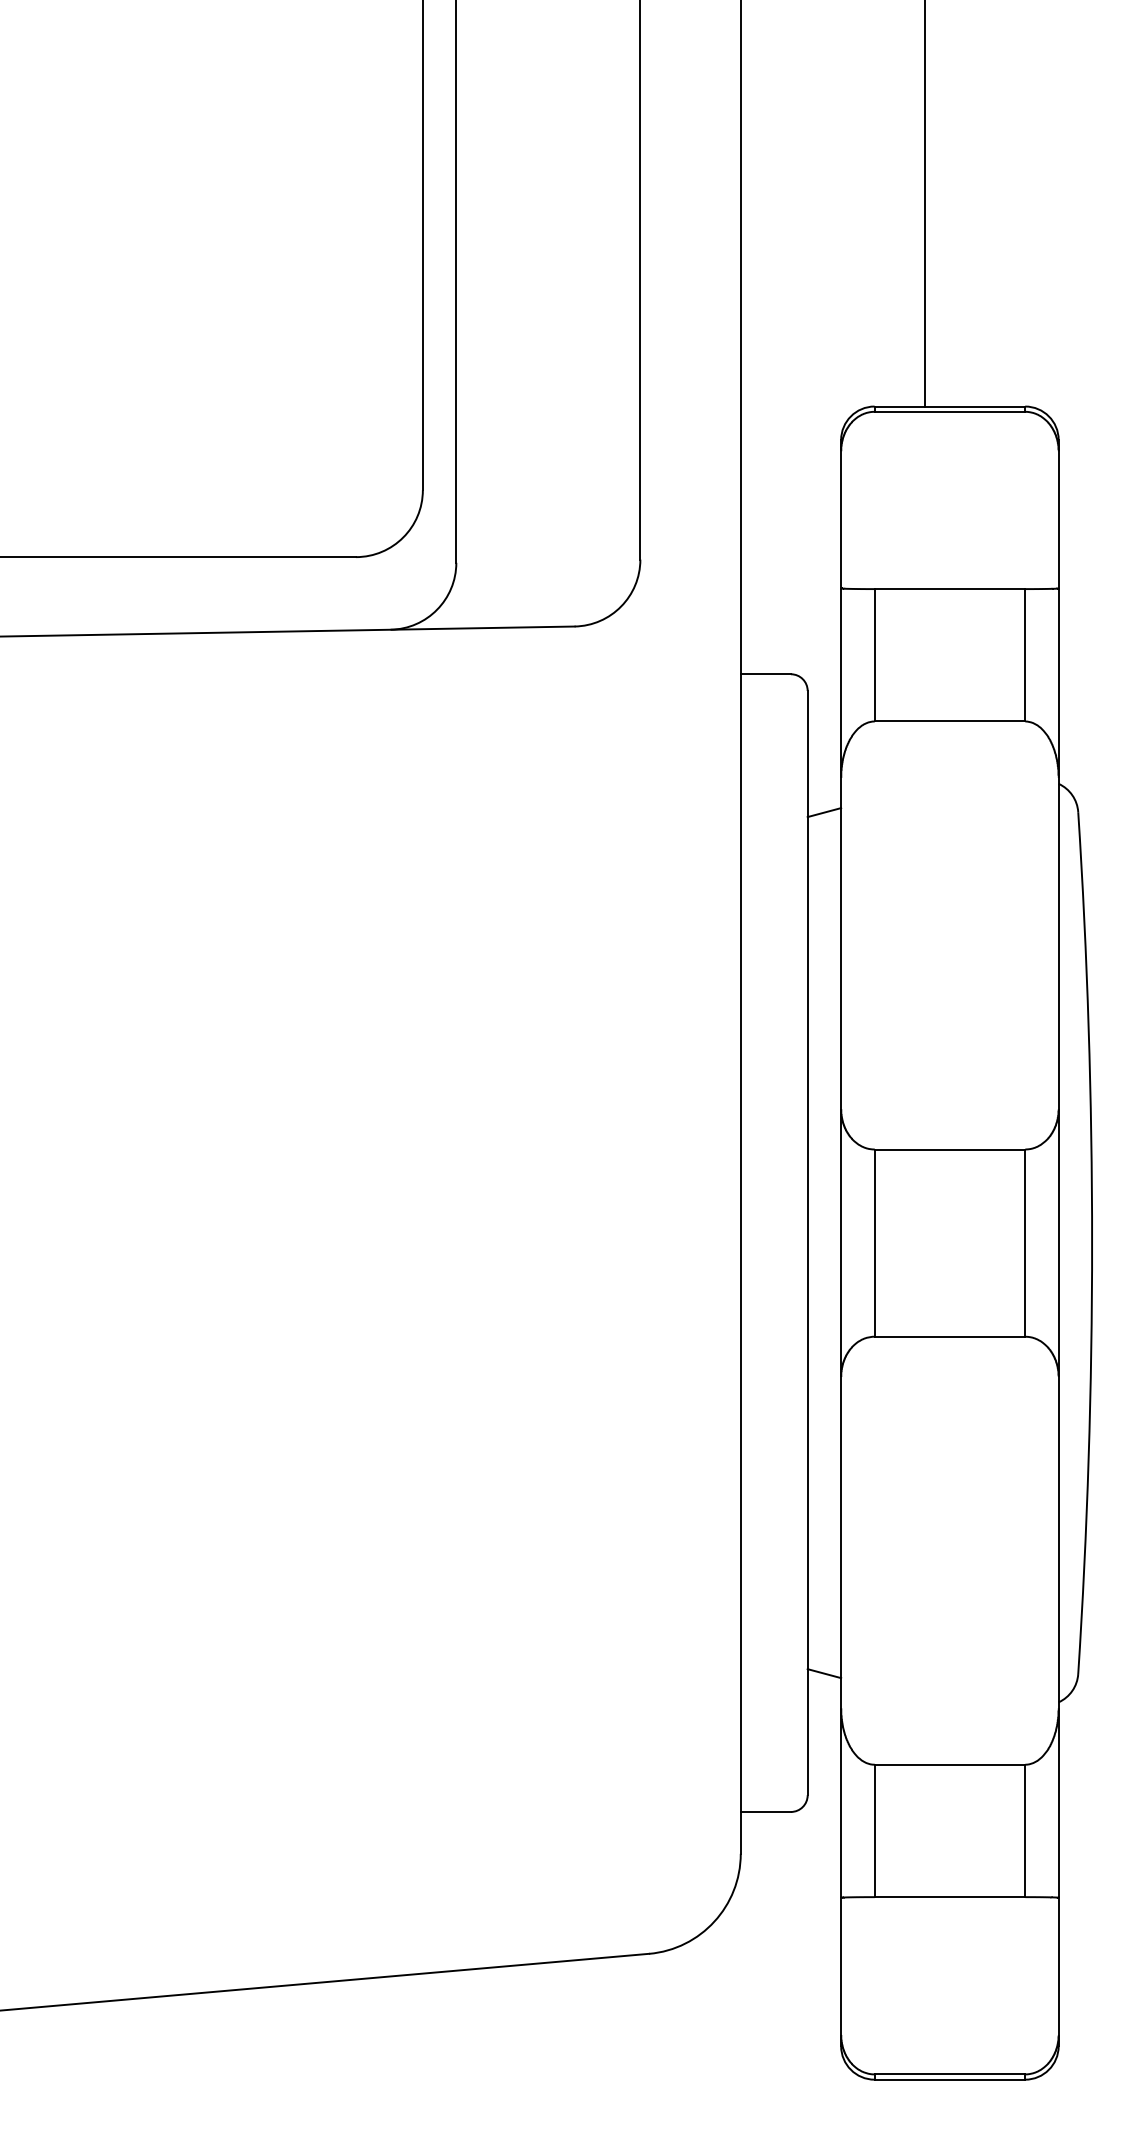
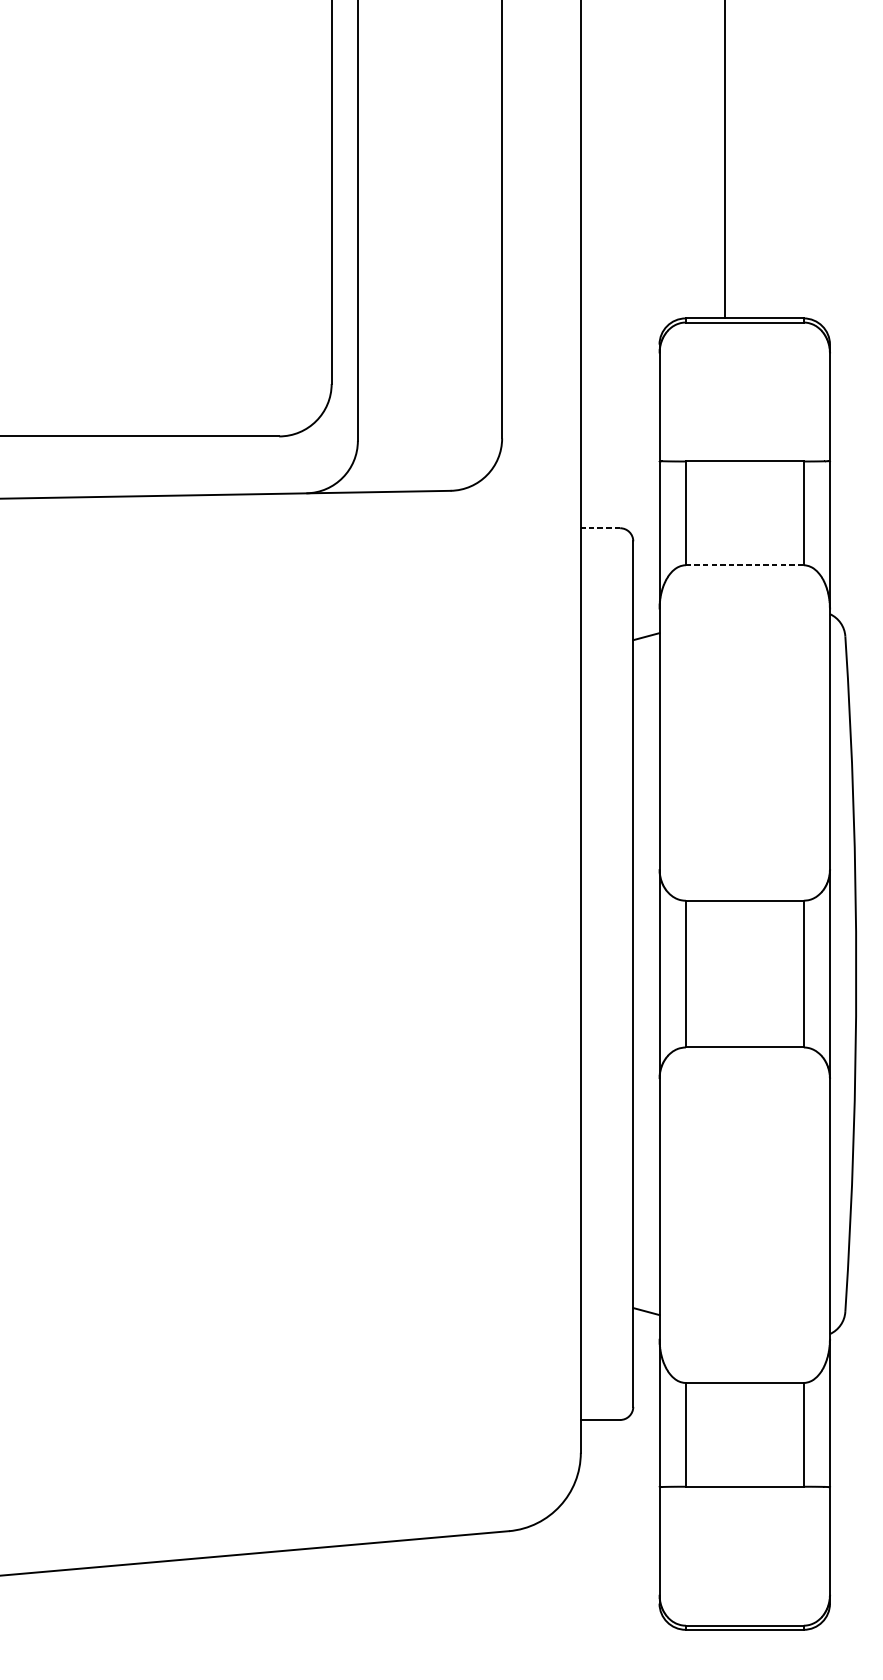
line: (765, 674) -> (600, 528), solid -> dashed
line: (950, 721) -> (745, 565), solid -> dashed

